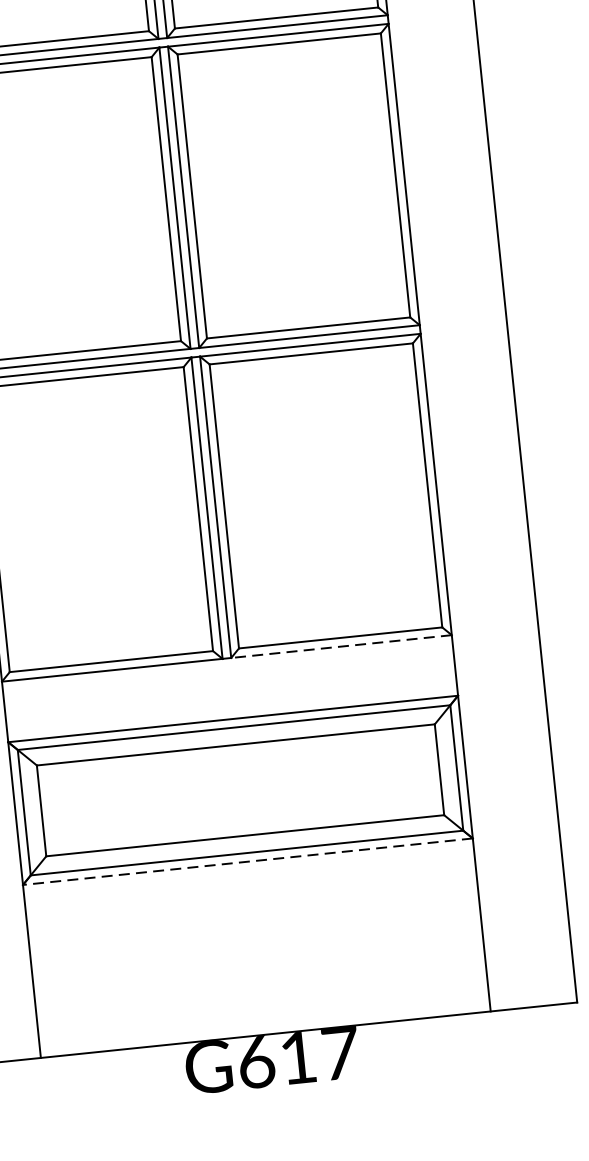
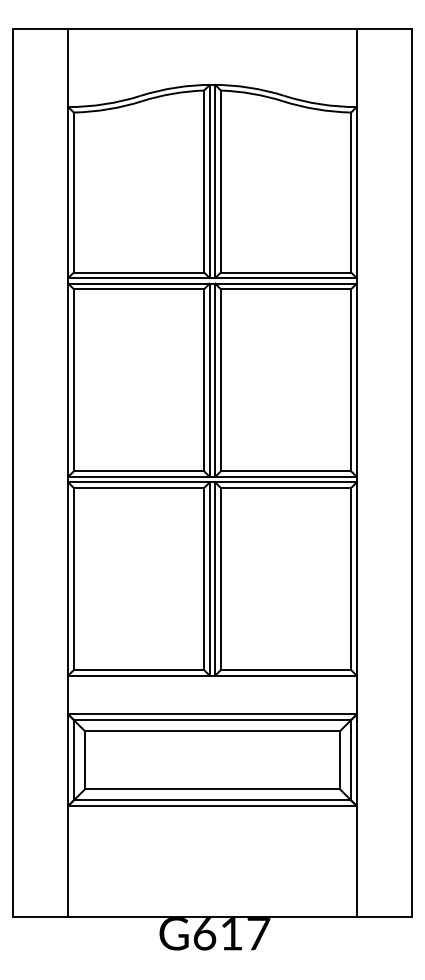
line: (340, 646) -> (285, 675), dashed -> solid
line: (248, 862) -> (212, 806), dashed -> solid

